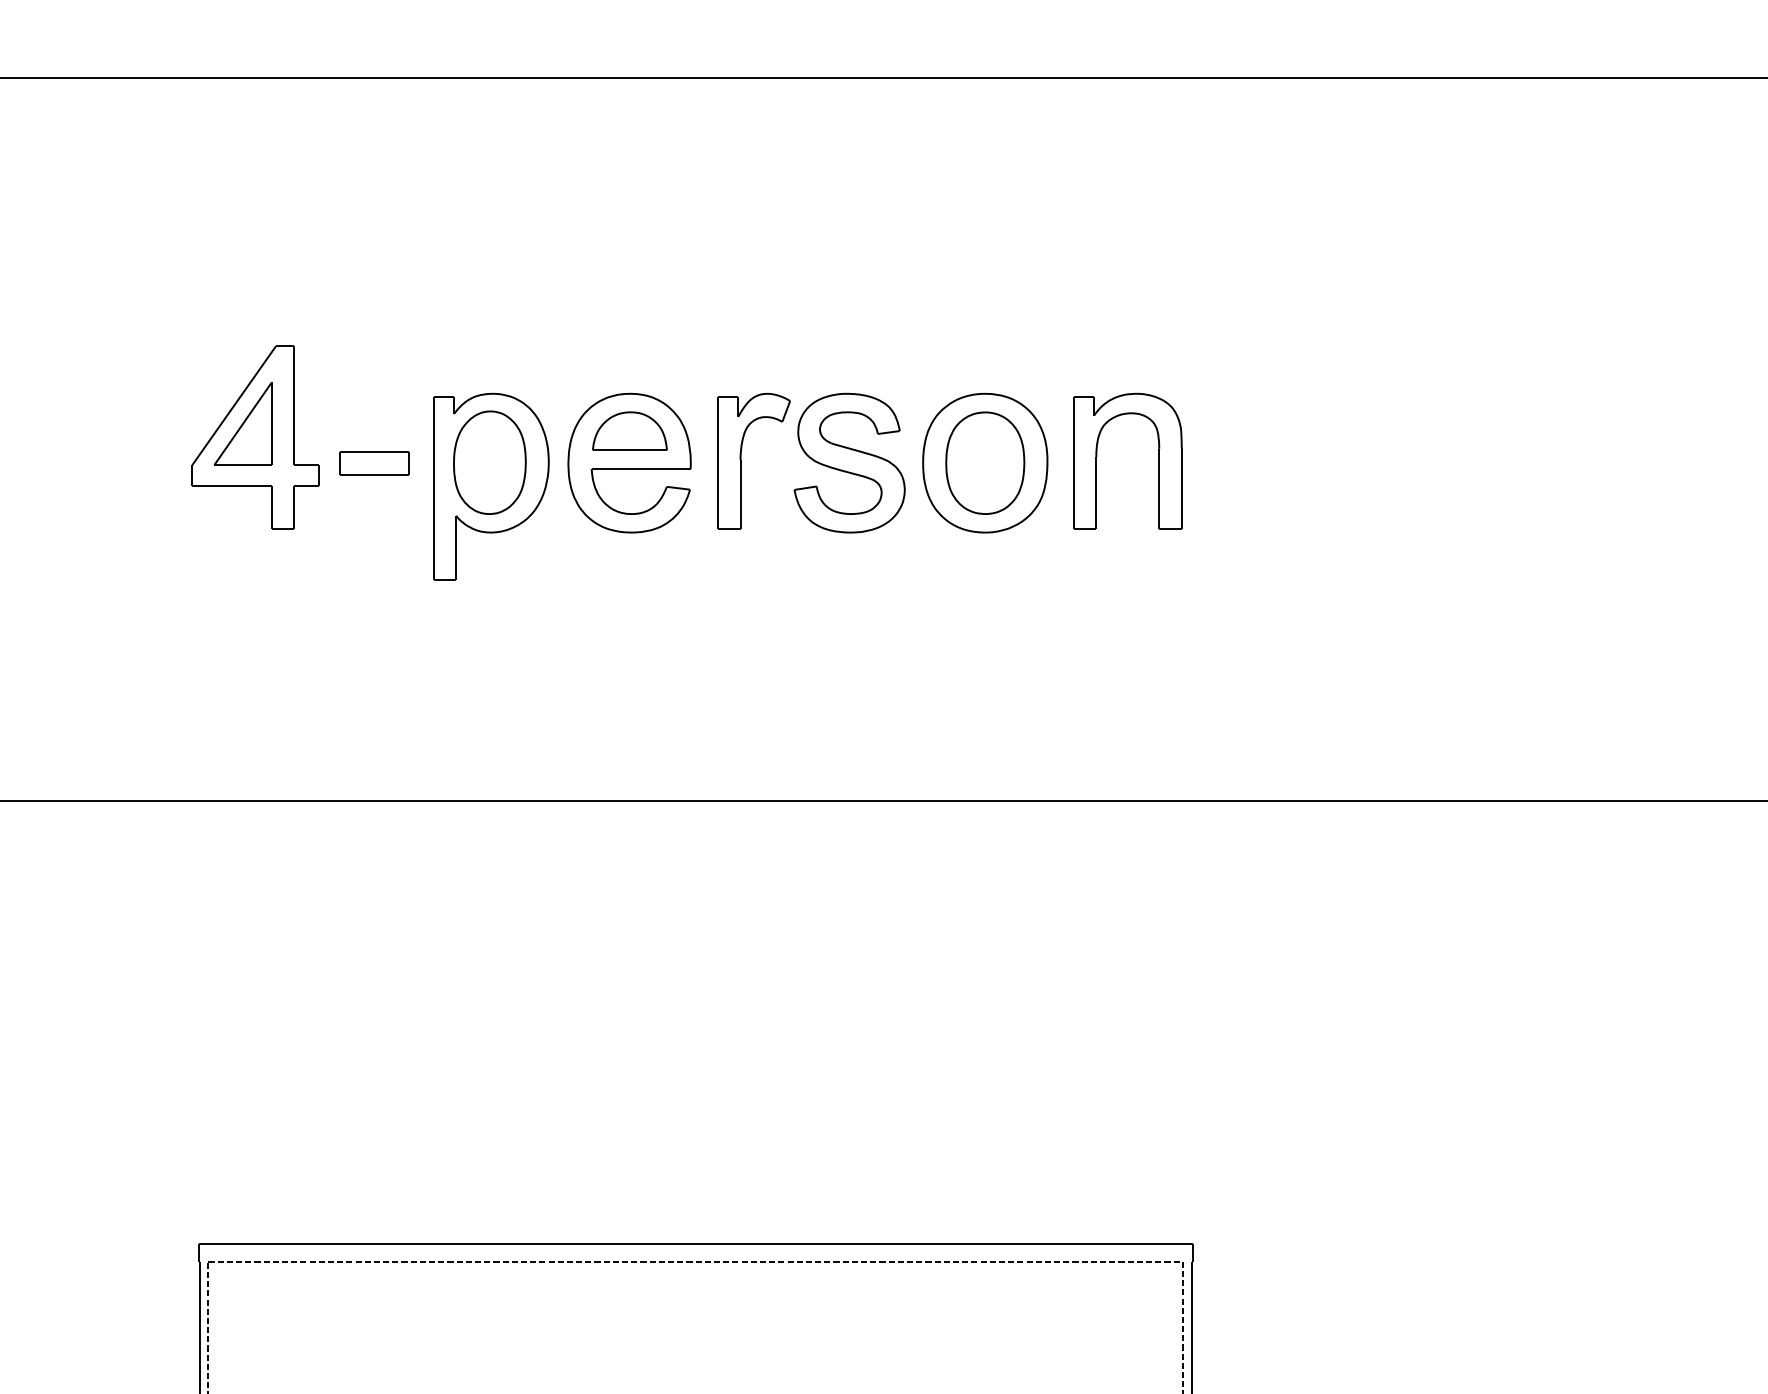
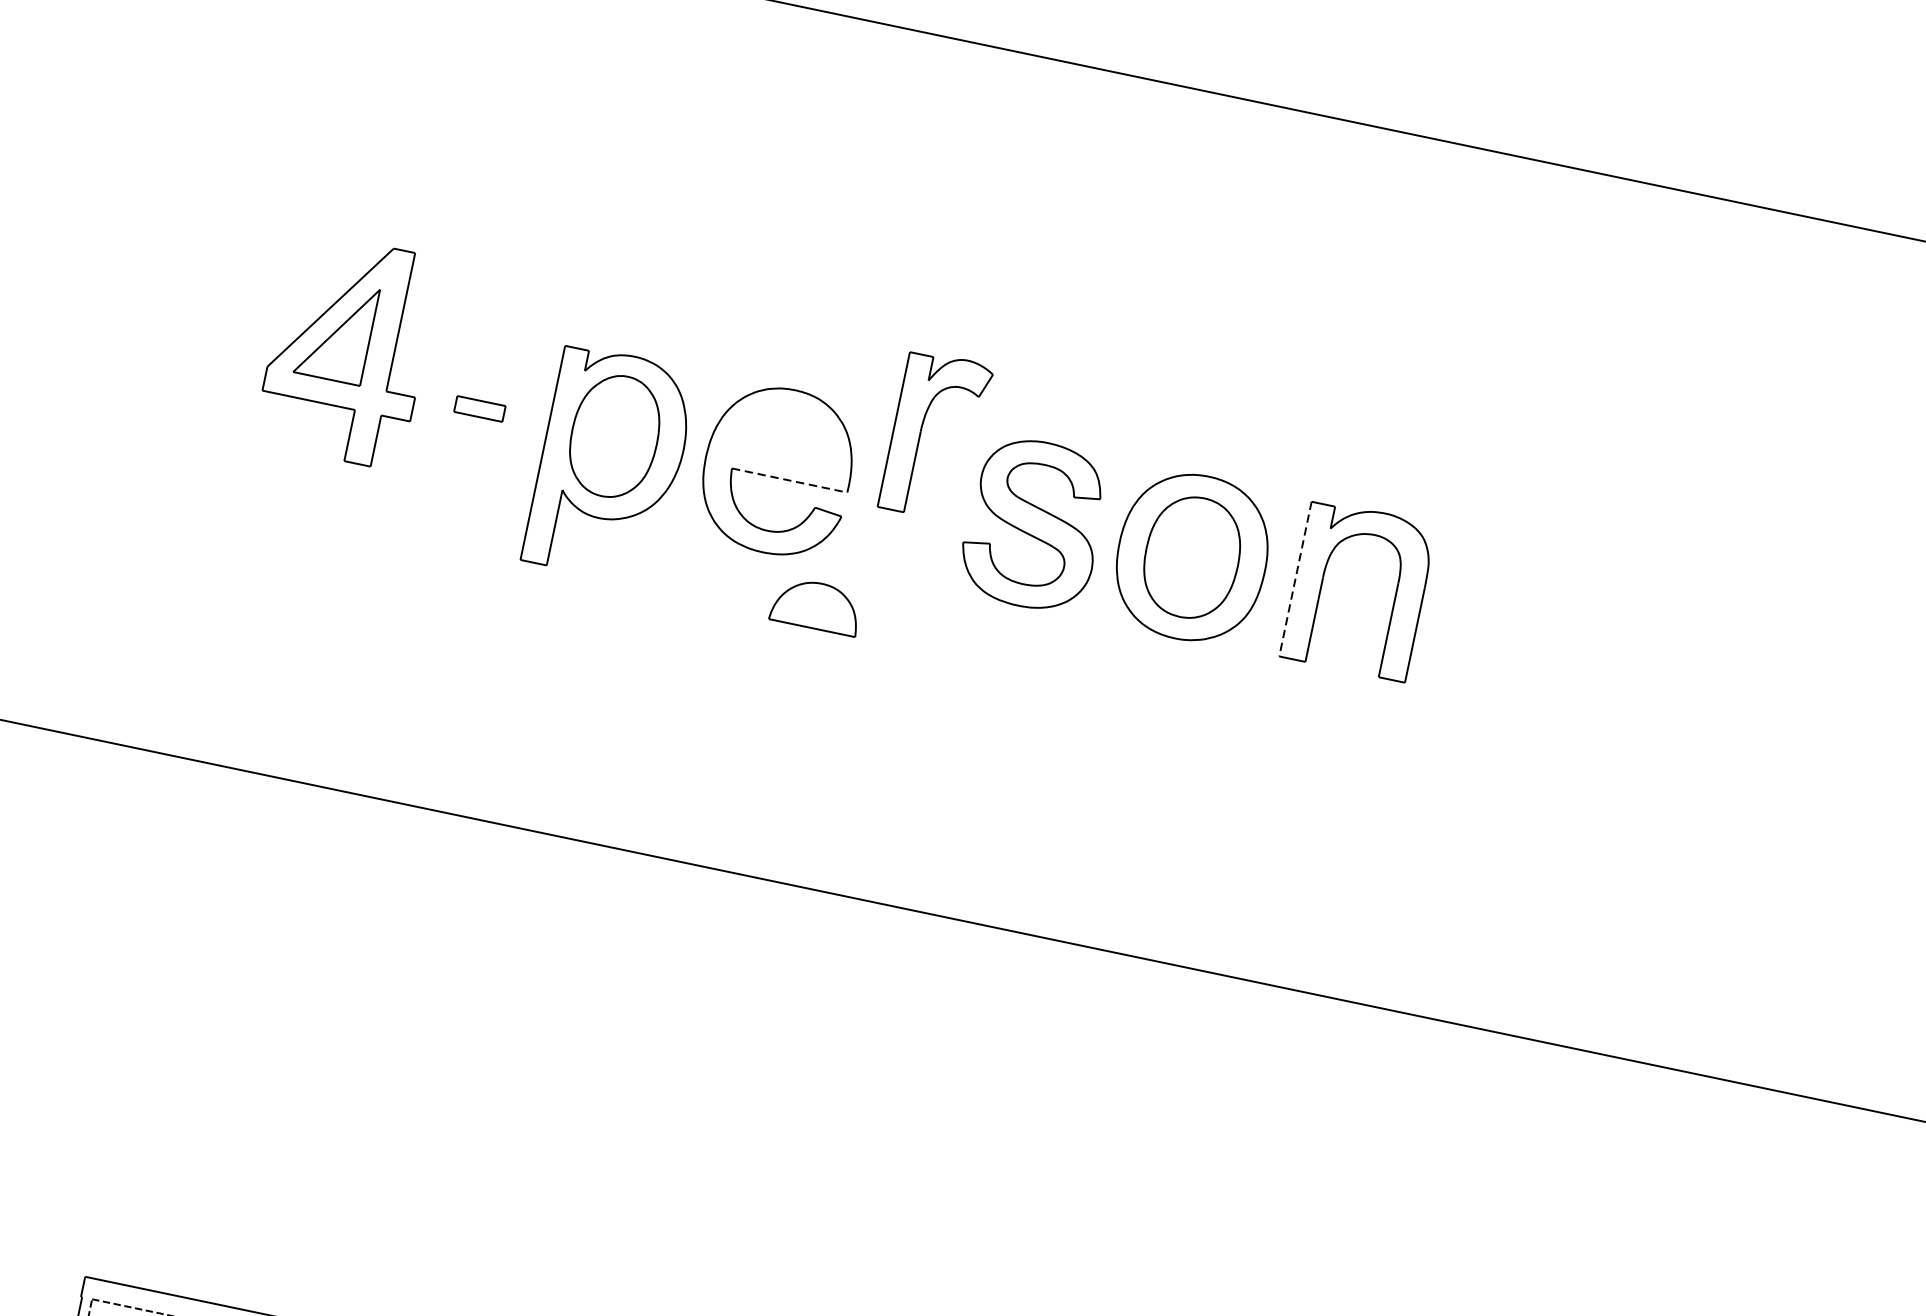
part: (629, 430) -> (816, 604), moved
part: (741, 460) -> (921, 432), moved
part: (374, 463) -> (480, 409), size x0.6
line: (1073, 463) -> (1294, 579), solid -> dashed
line: (641, 468) -> (790, 480), solid -> dashed

